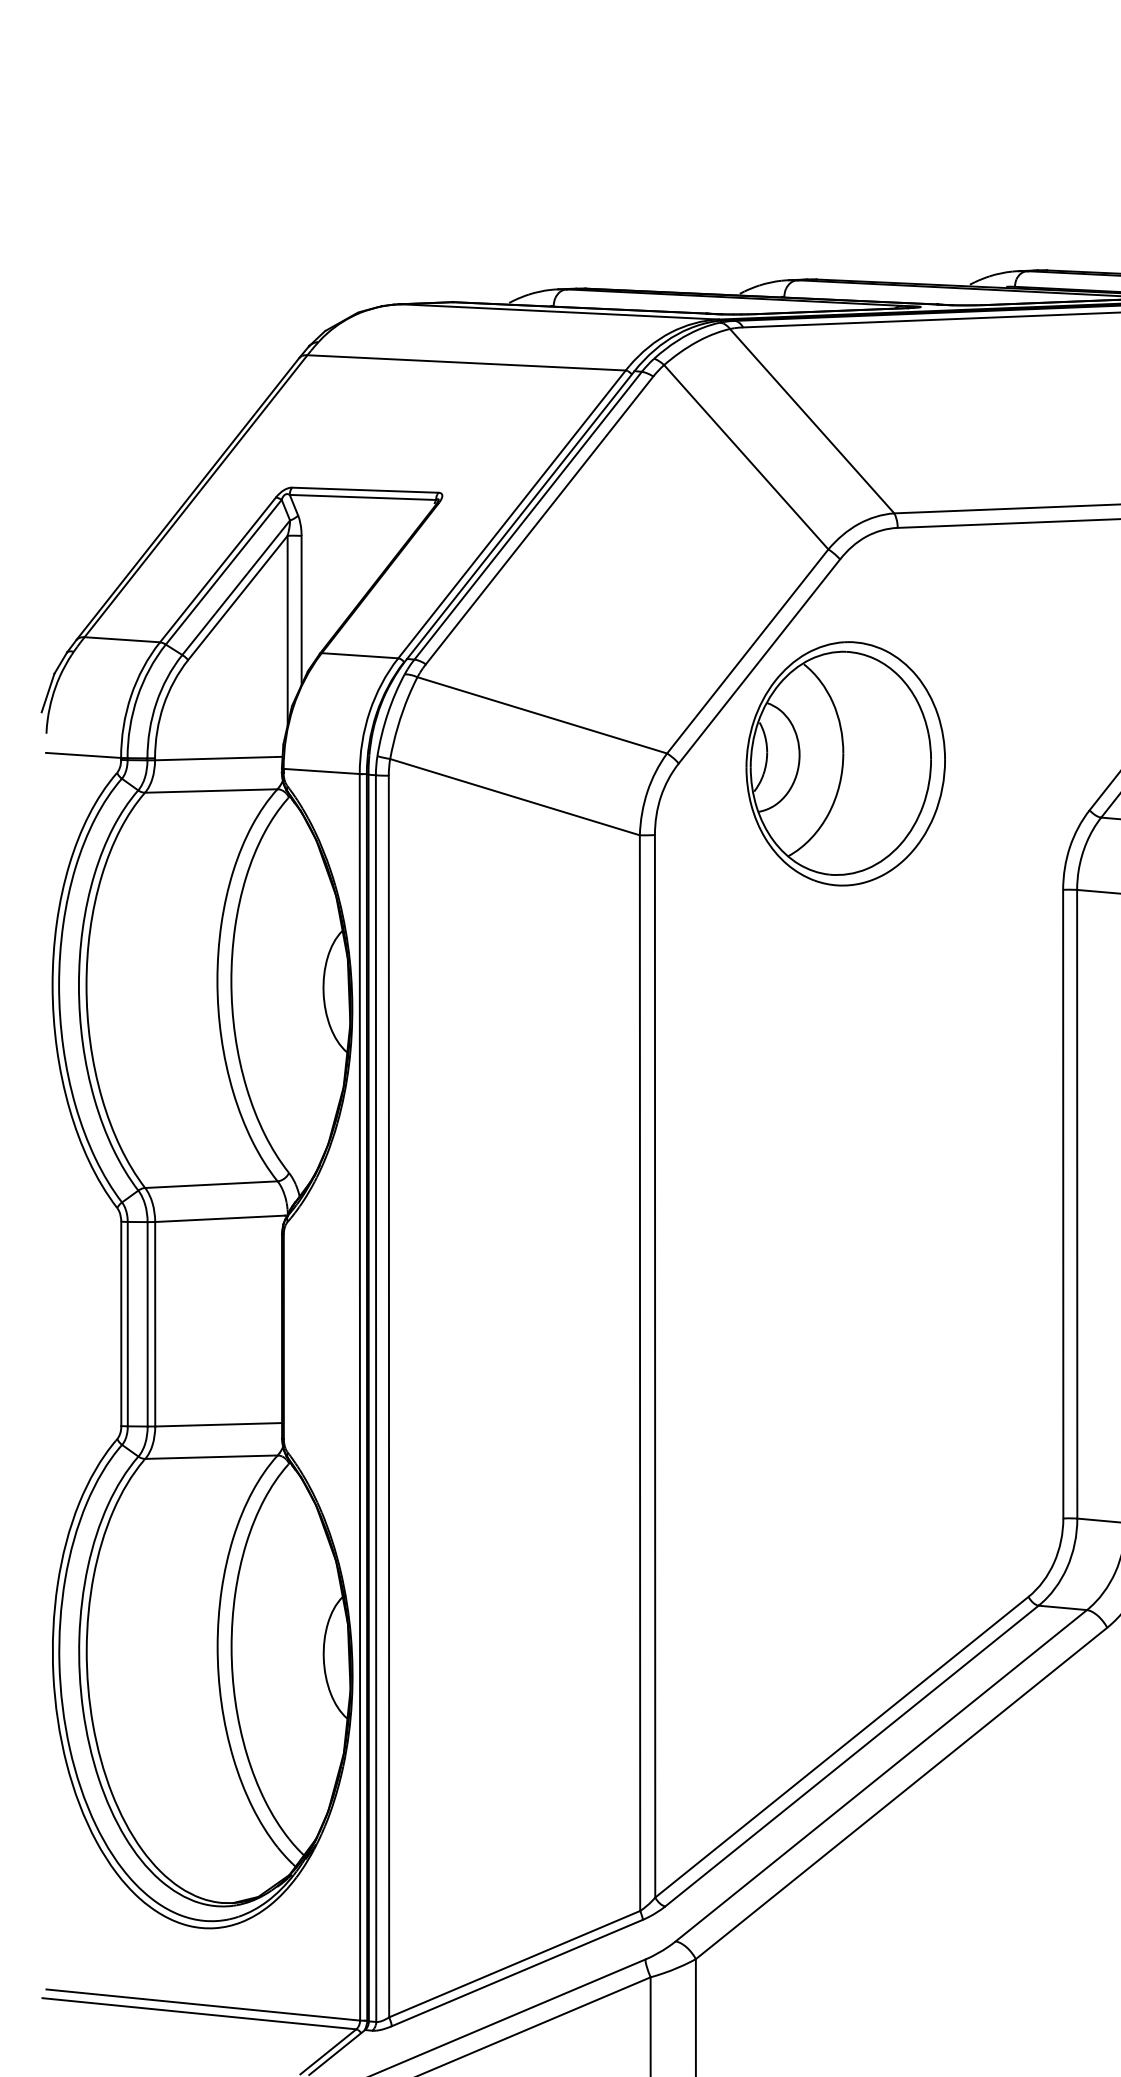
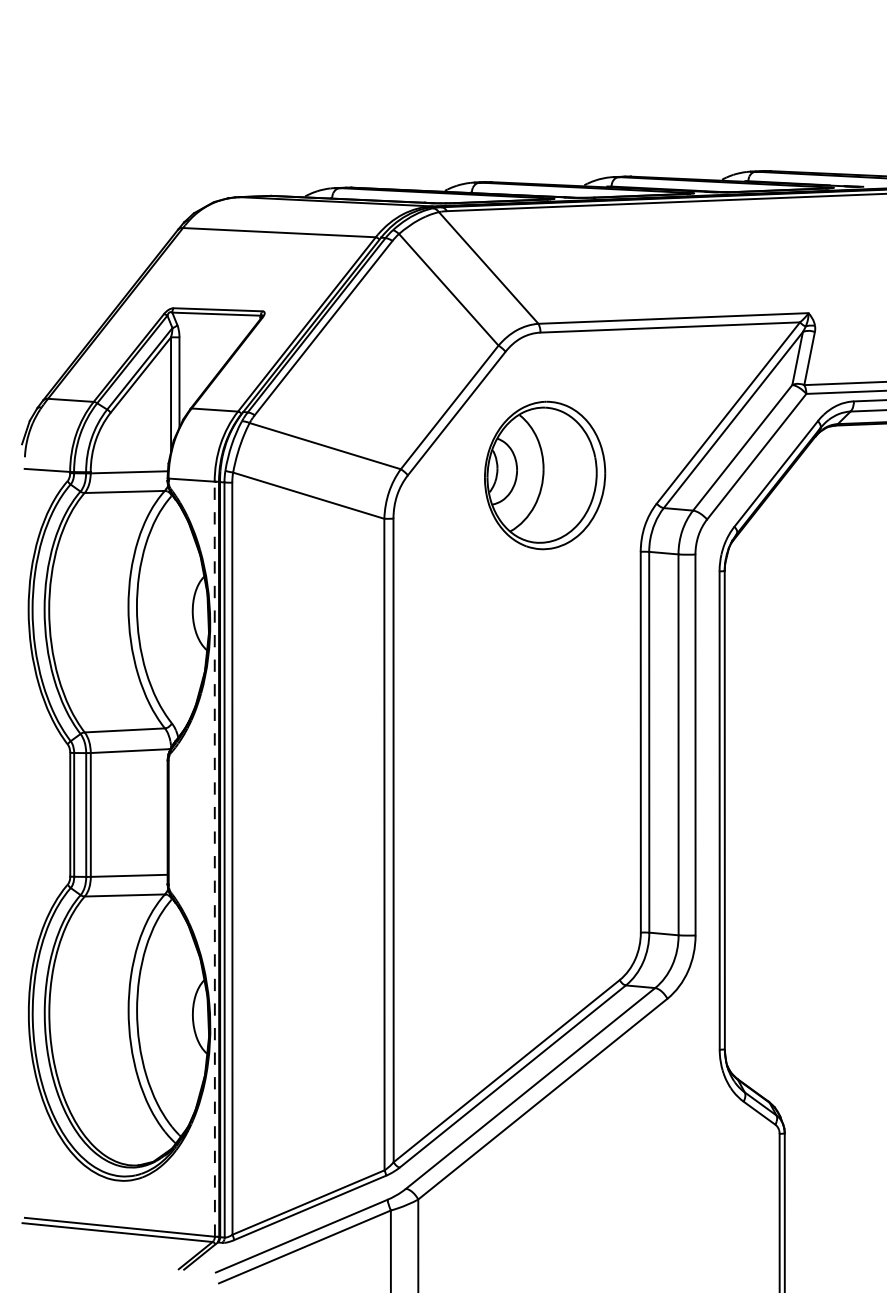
part: (846, 763) -> (545, 475), moved
line: (359, 1397) -> (214, 859), solid -> dashed

